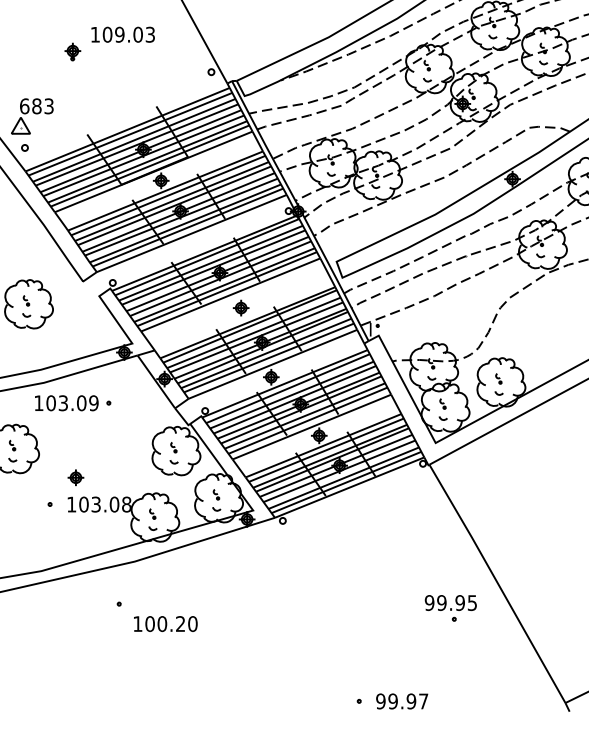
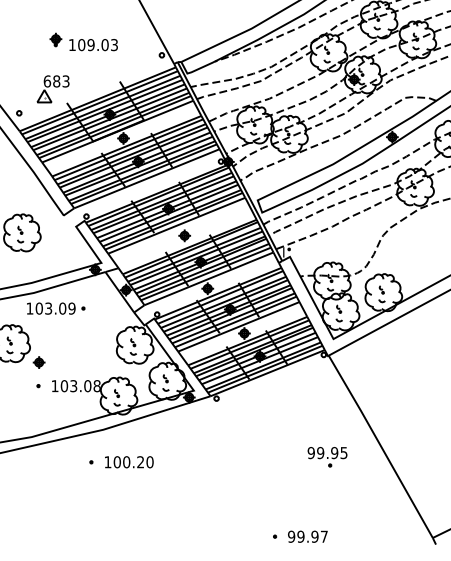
text: (122, 34) -> (93, 44), moved
part: (32, 116) -> (53, 89), moved
part: (75, 477) -> (38, 362), moved
part: (450, 608) -> (327, 457), moved
text: (165, 623) -> (129, 461), moved

